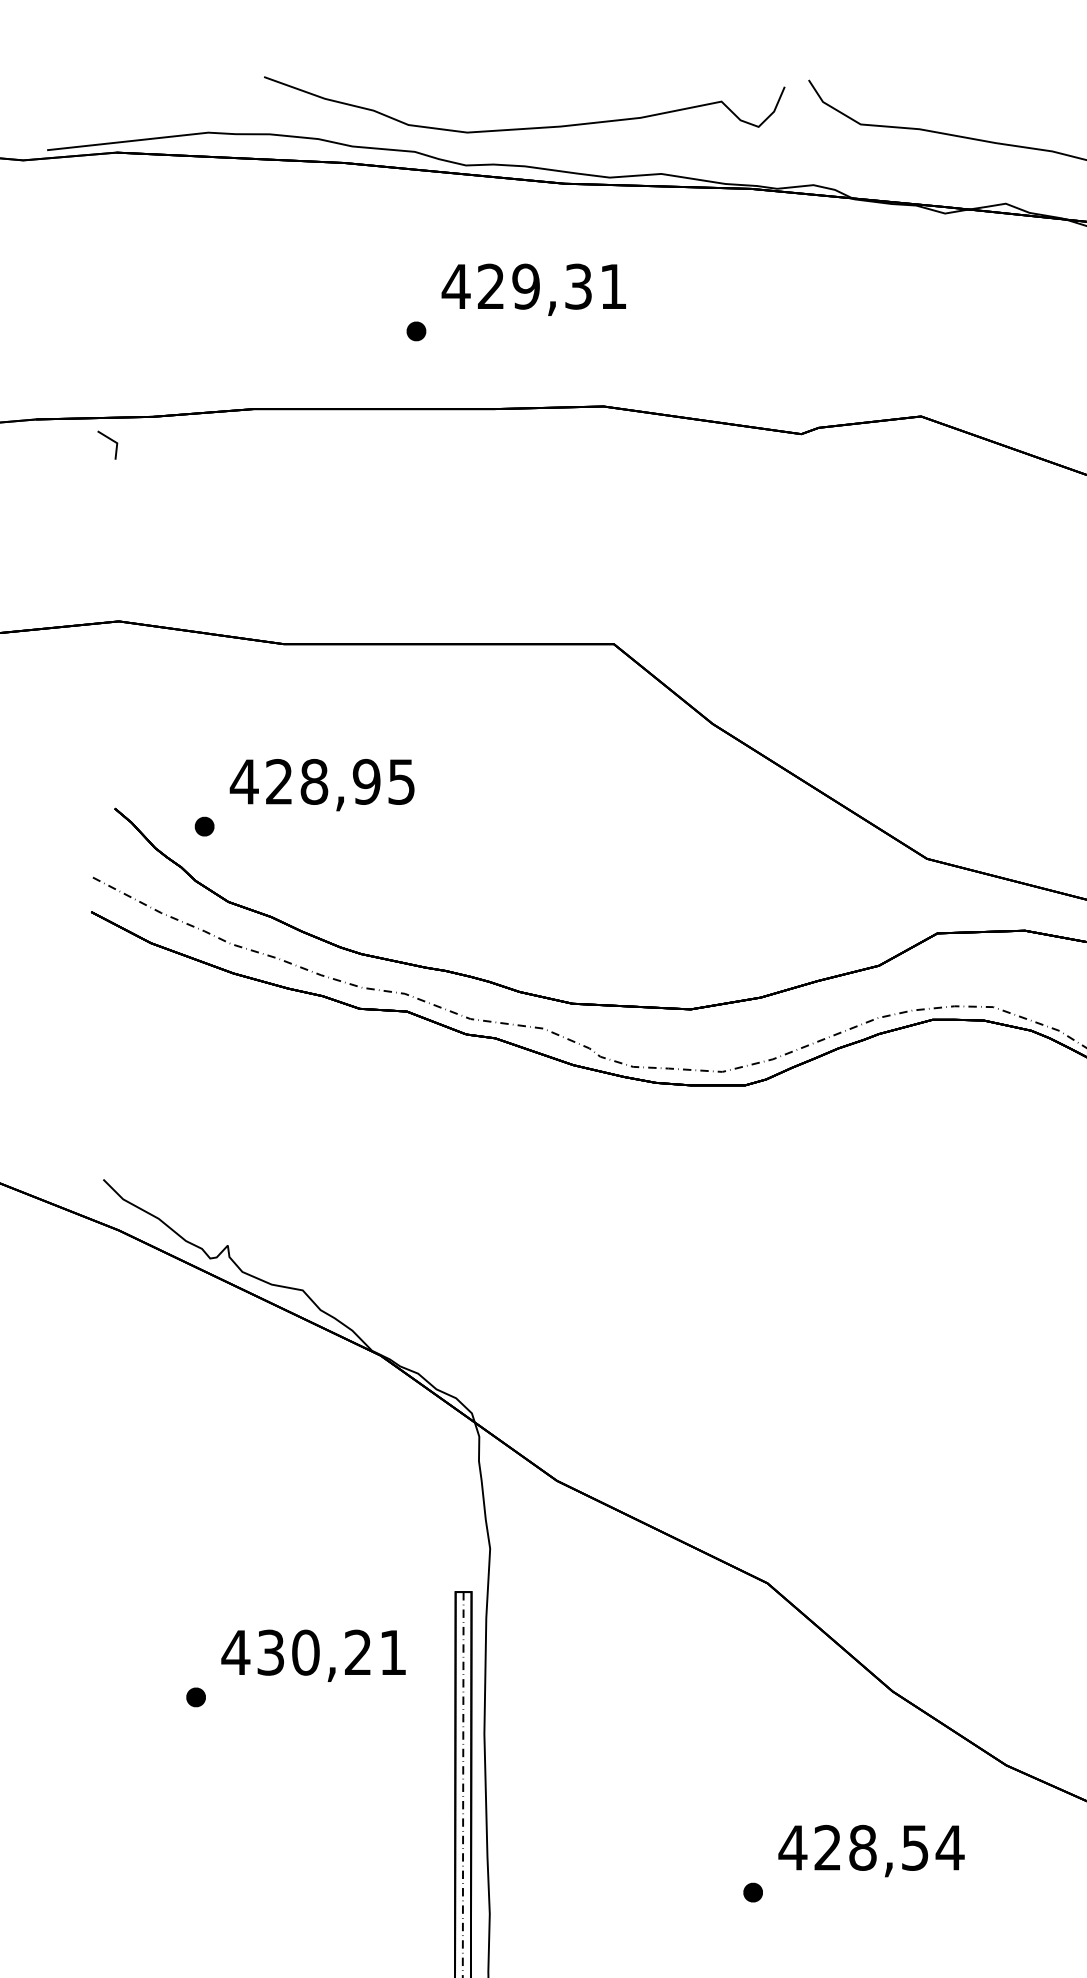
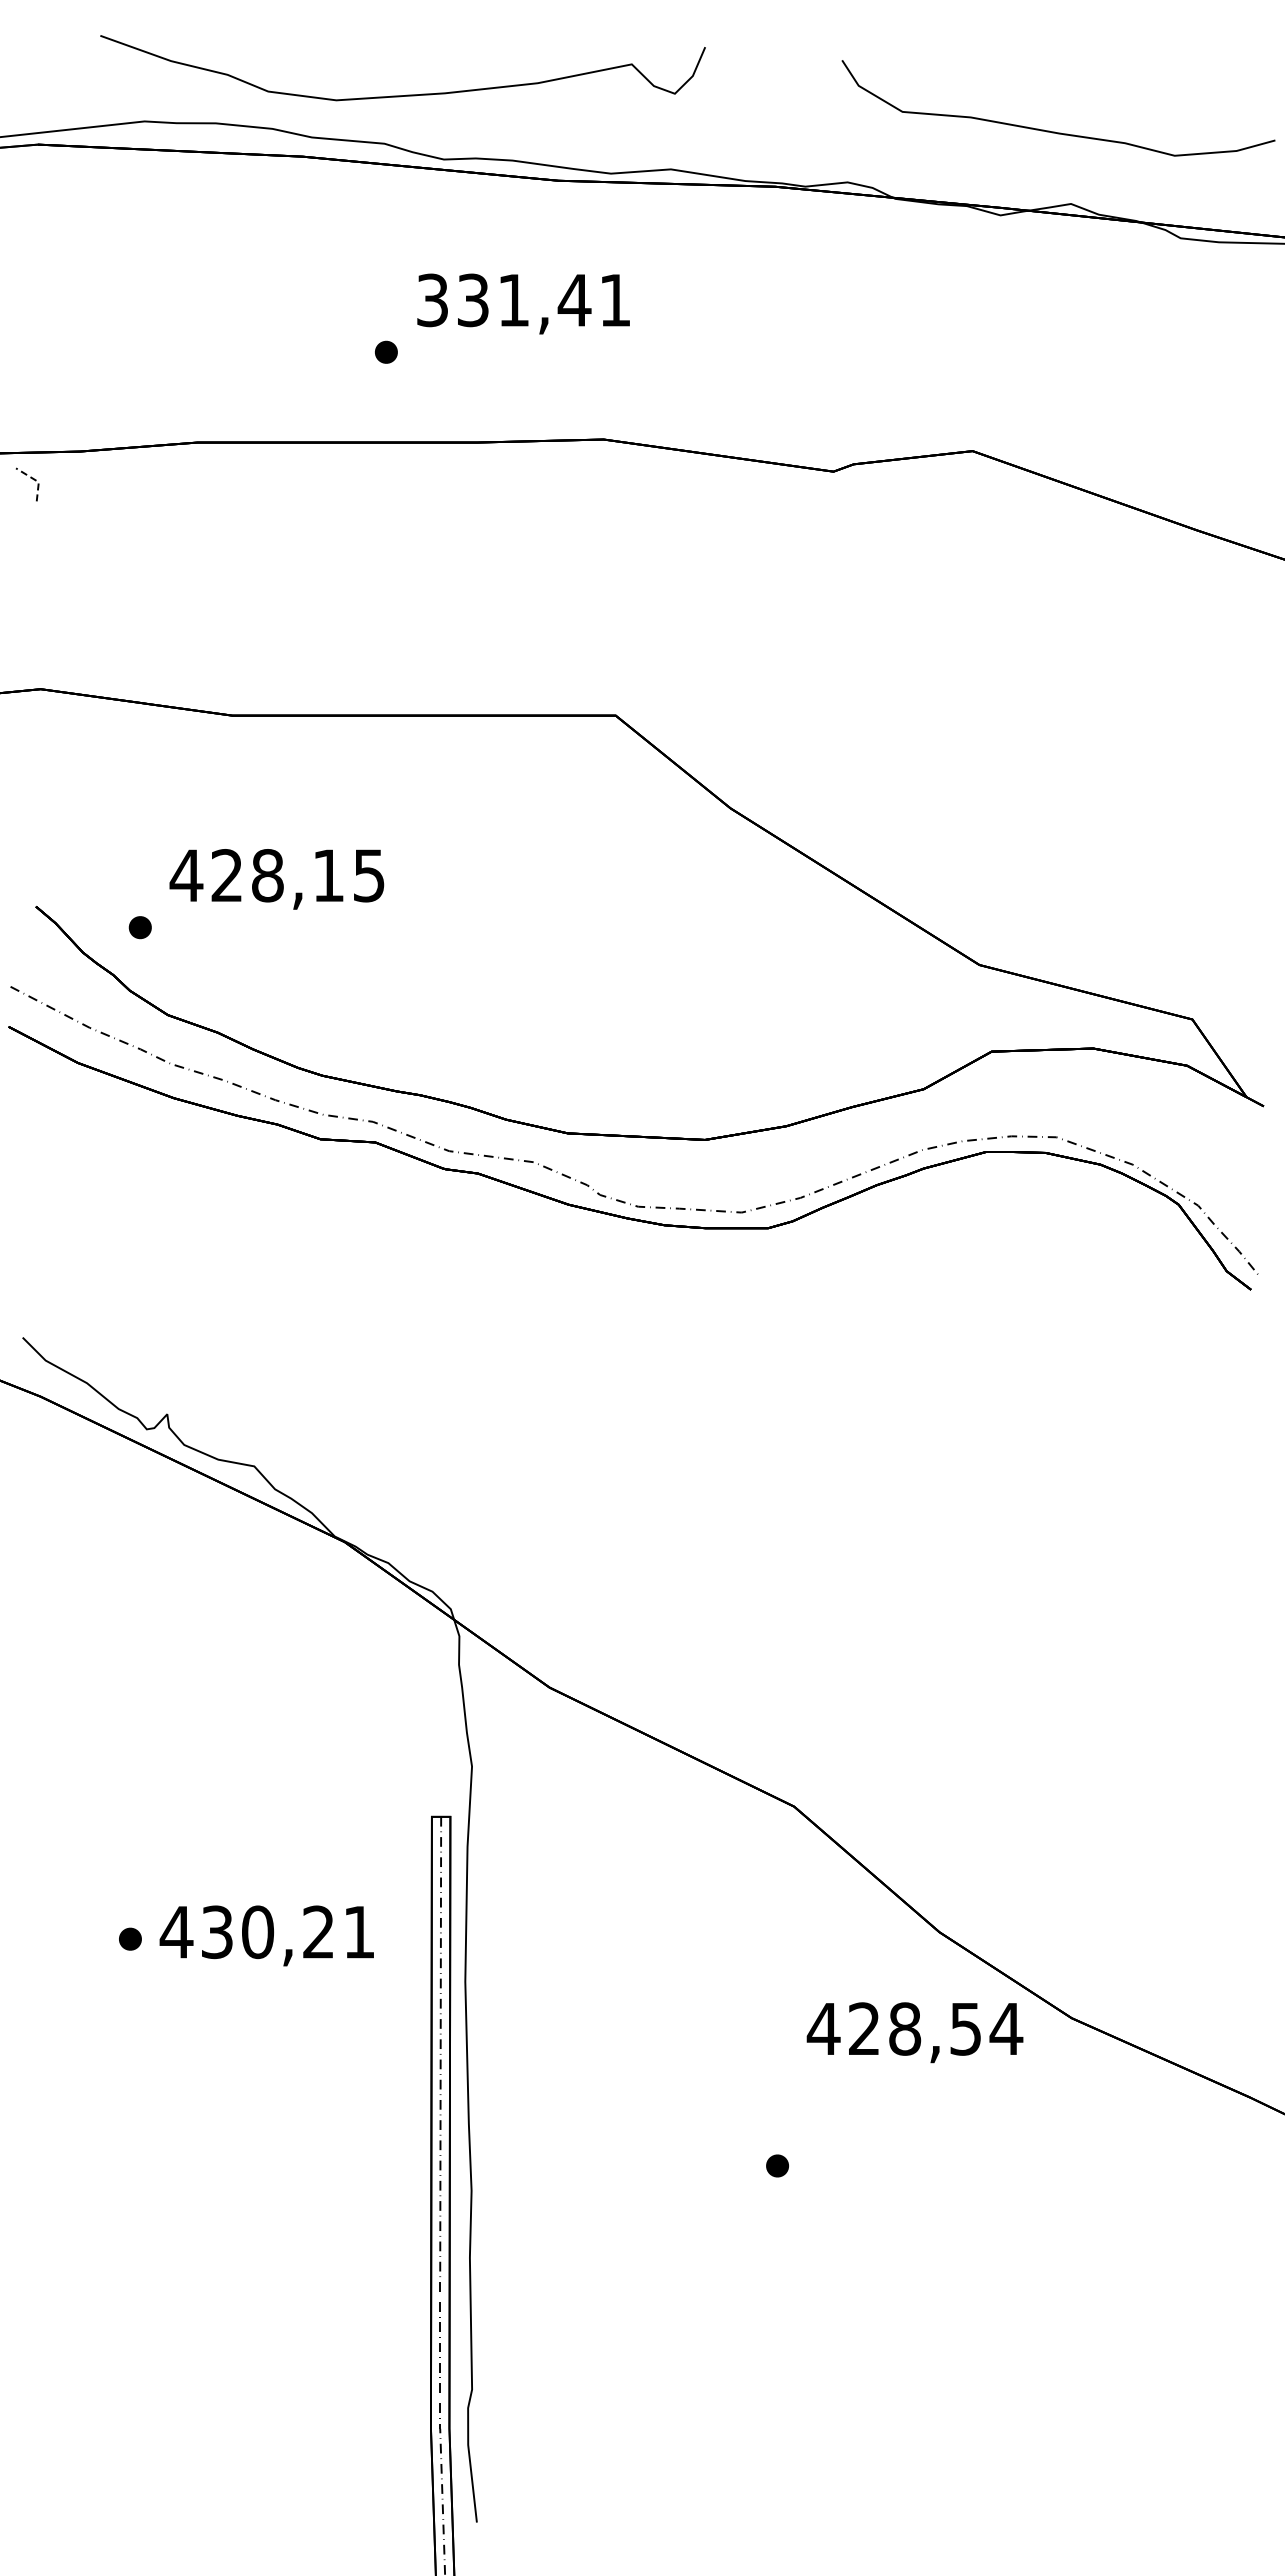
curve: (527, 127) -> (406, 94), moved
text: (517, 286) -> (503, 300), 429,31 -> 331,41
line: (115, 441) -> (36, 480), solid -> dashed
text: (366, 781) -> (328, 875), 428,95 -> 428,15
text: (313, 1655) -> (266, 1935), moved
text: (871, 1850) -> (914, 2032), moved

